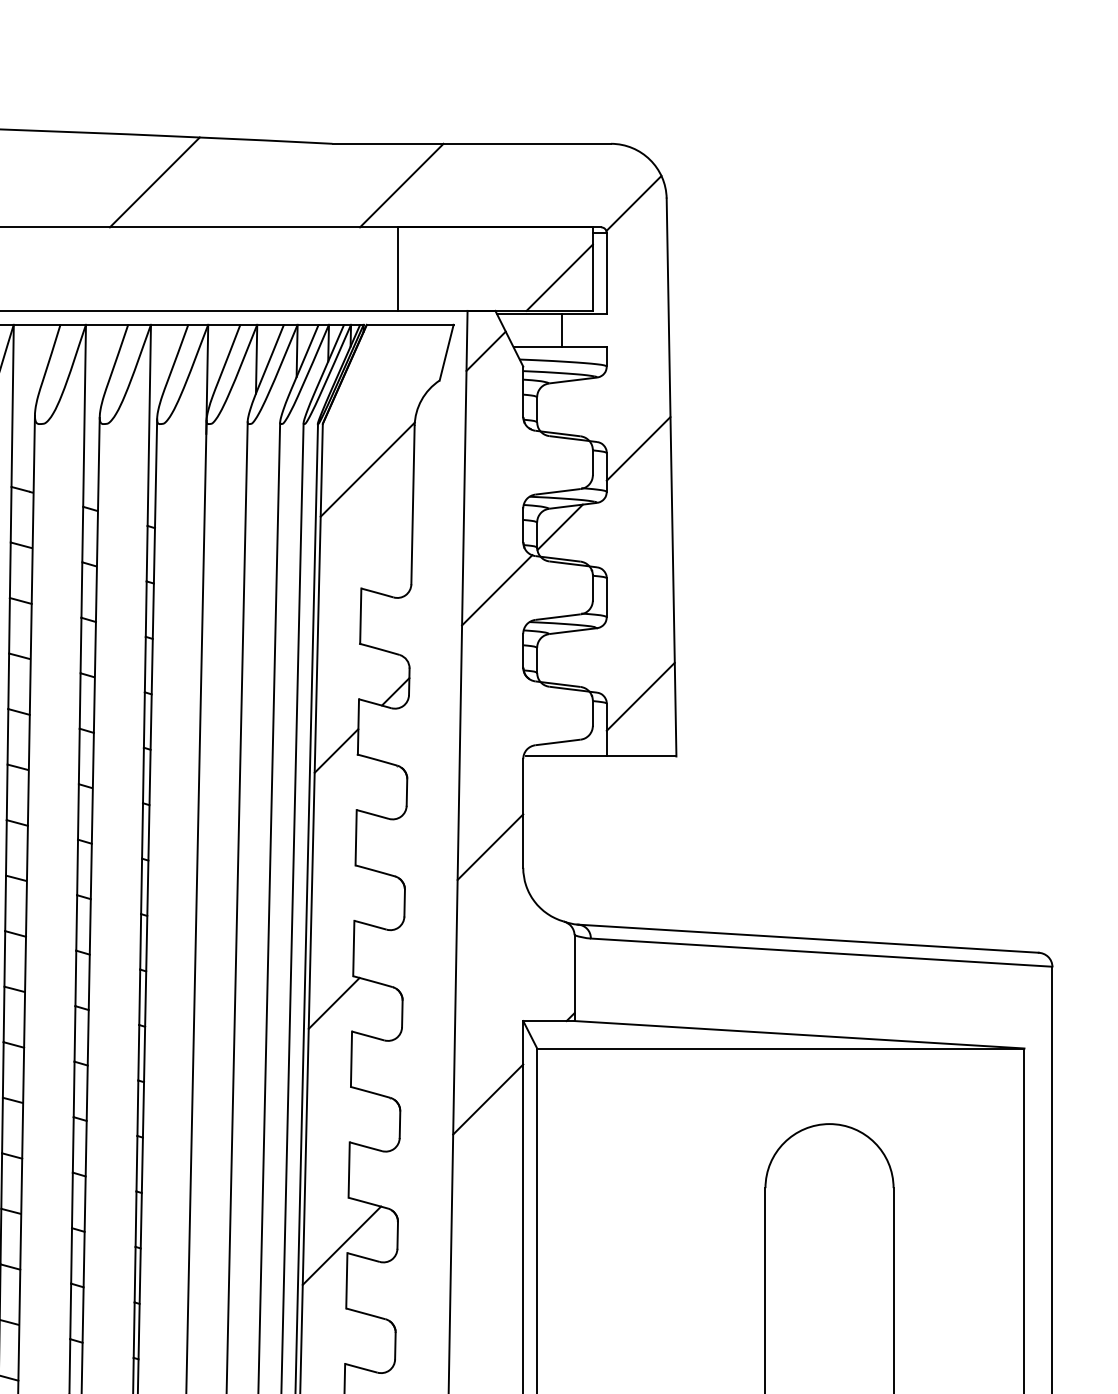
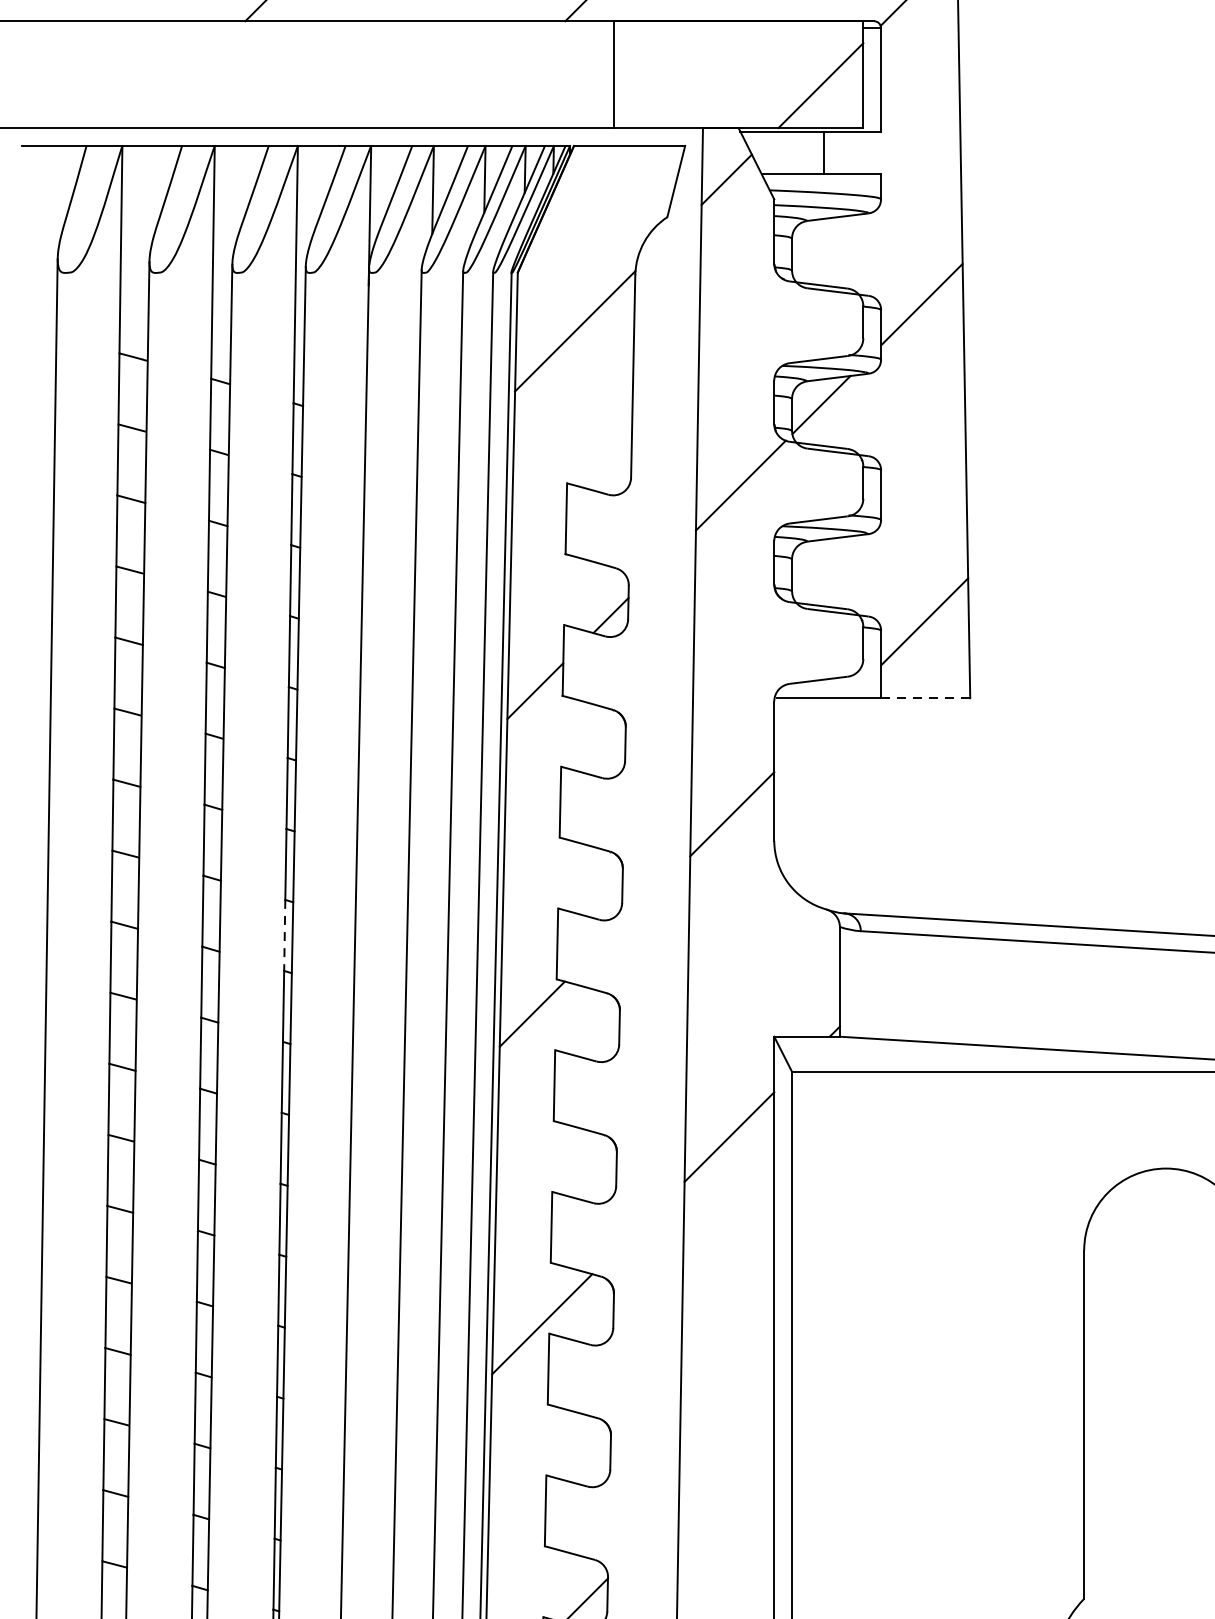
line: (641, 756) -> (925, 698), solid -> dashed
line: (140, 941) -> (284, 934), solid -> dashed

